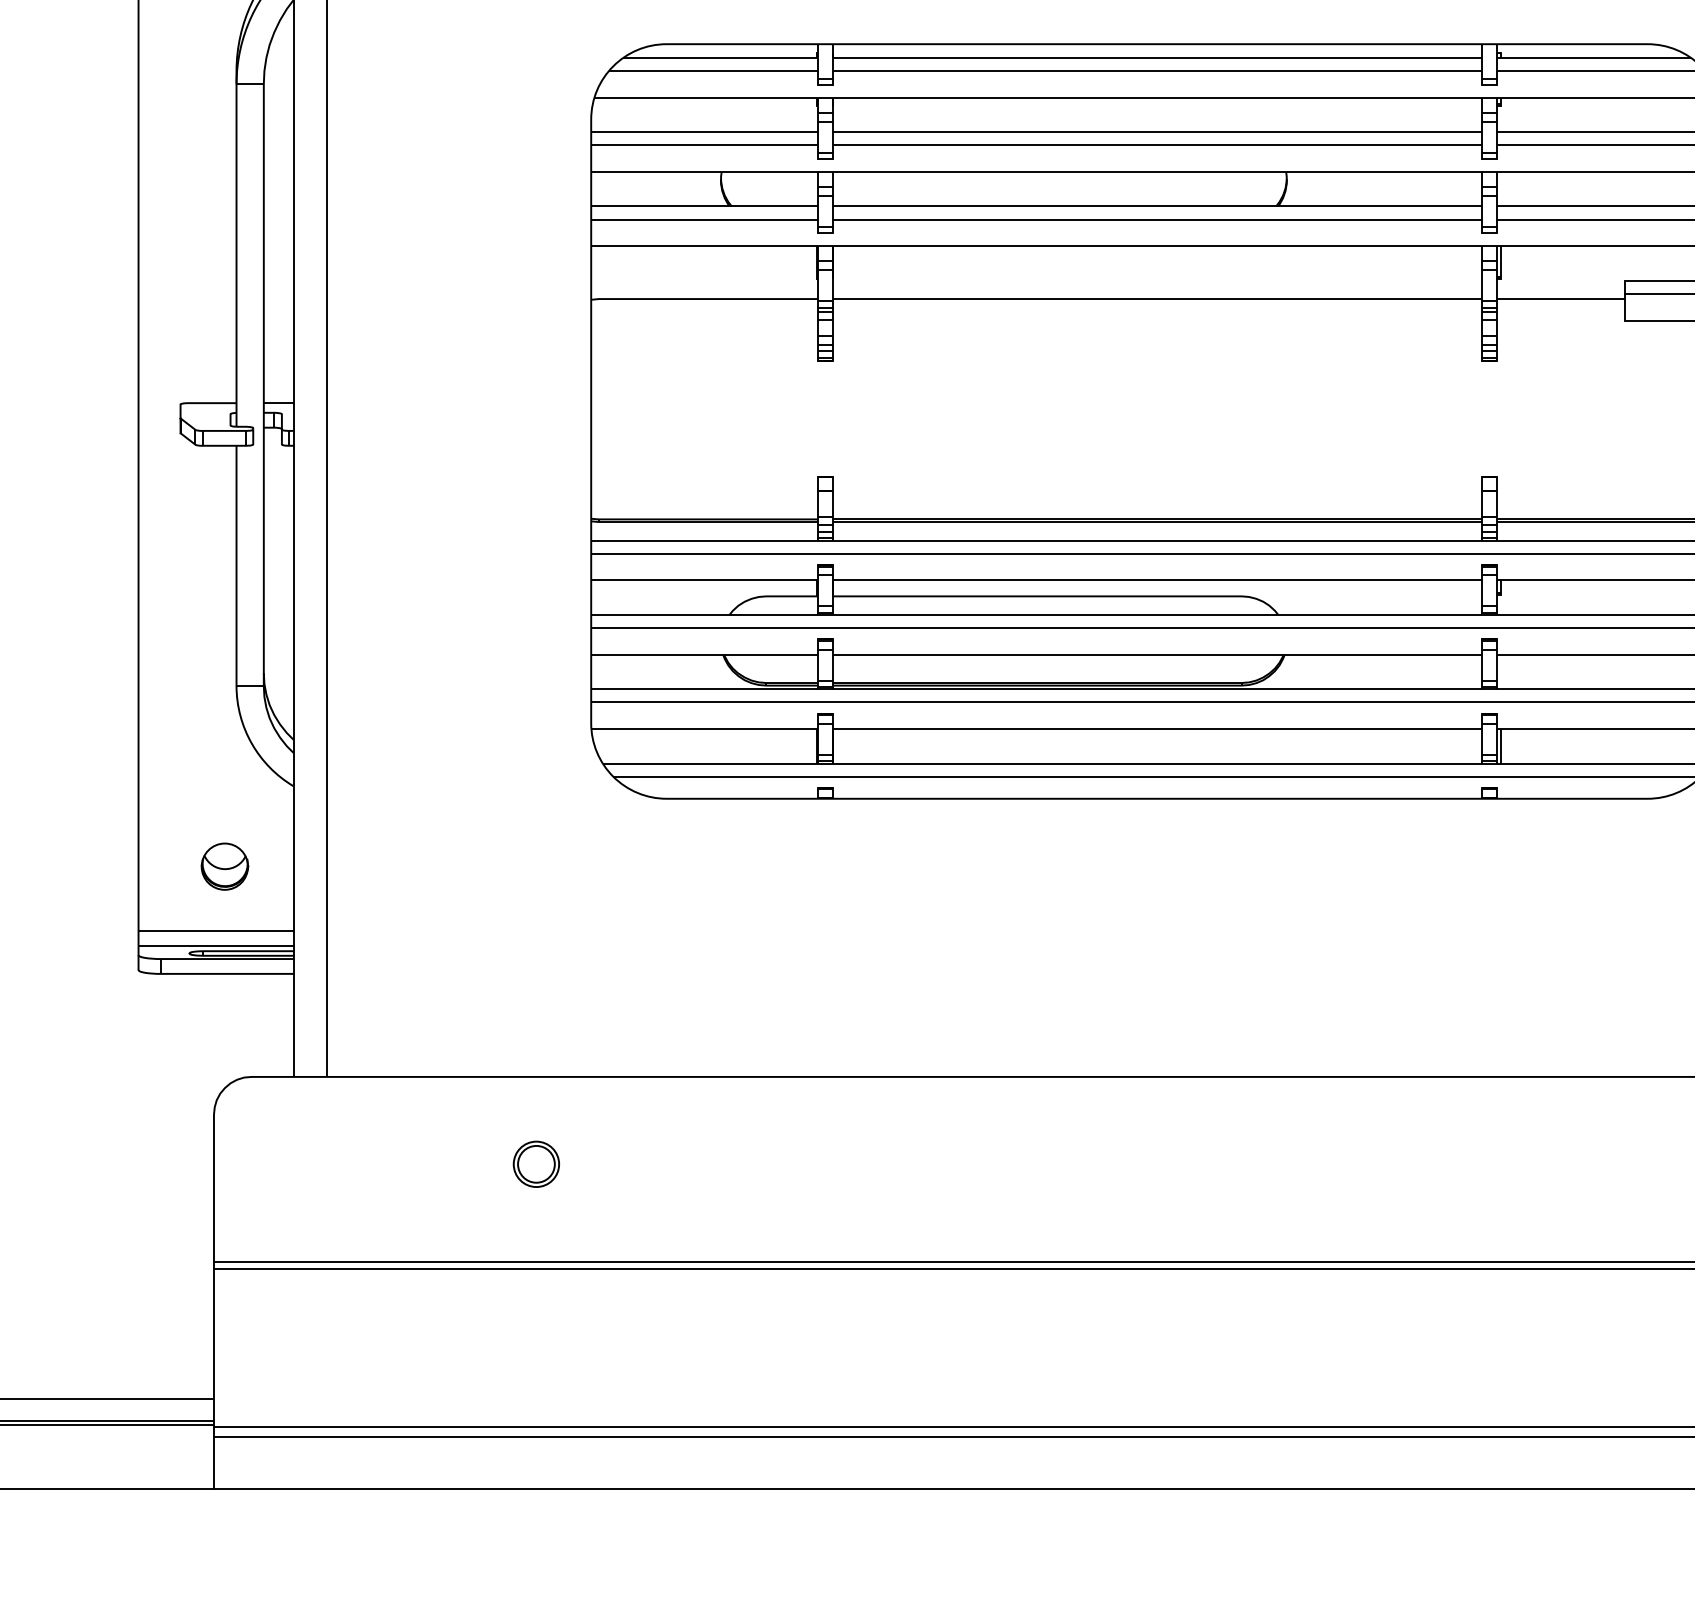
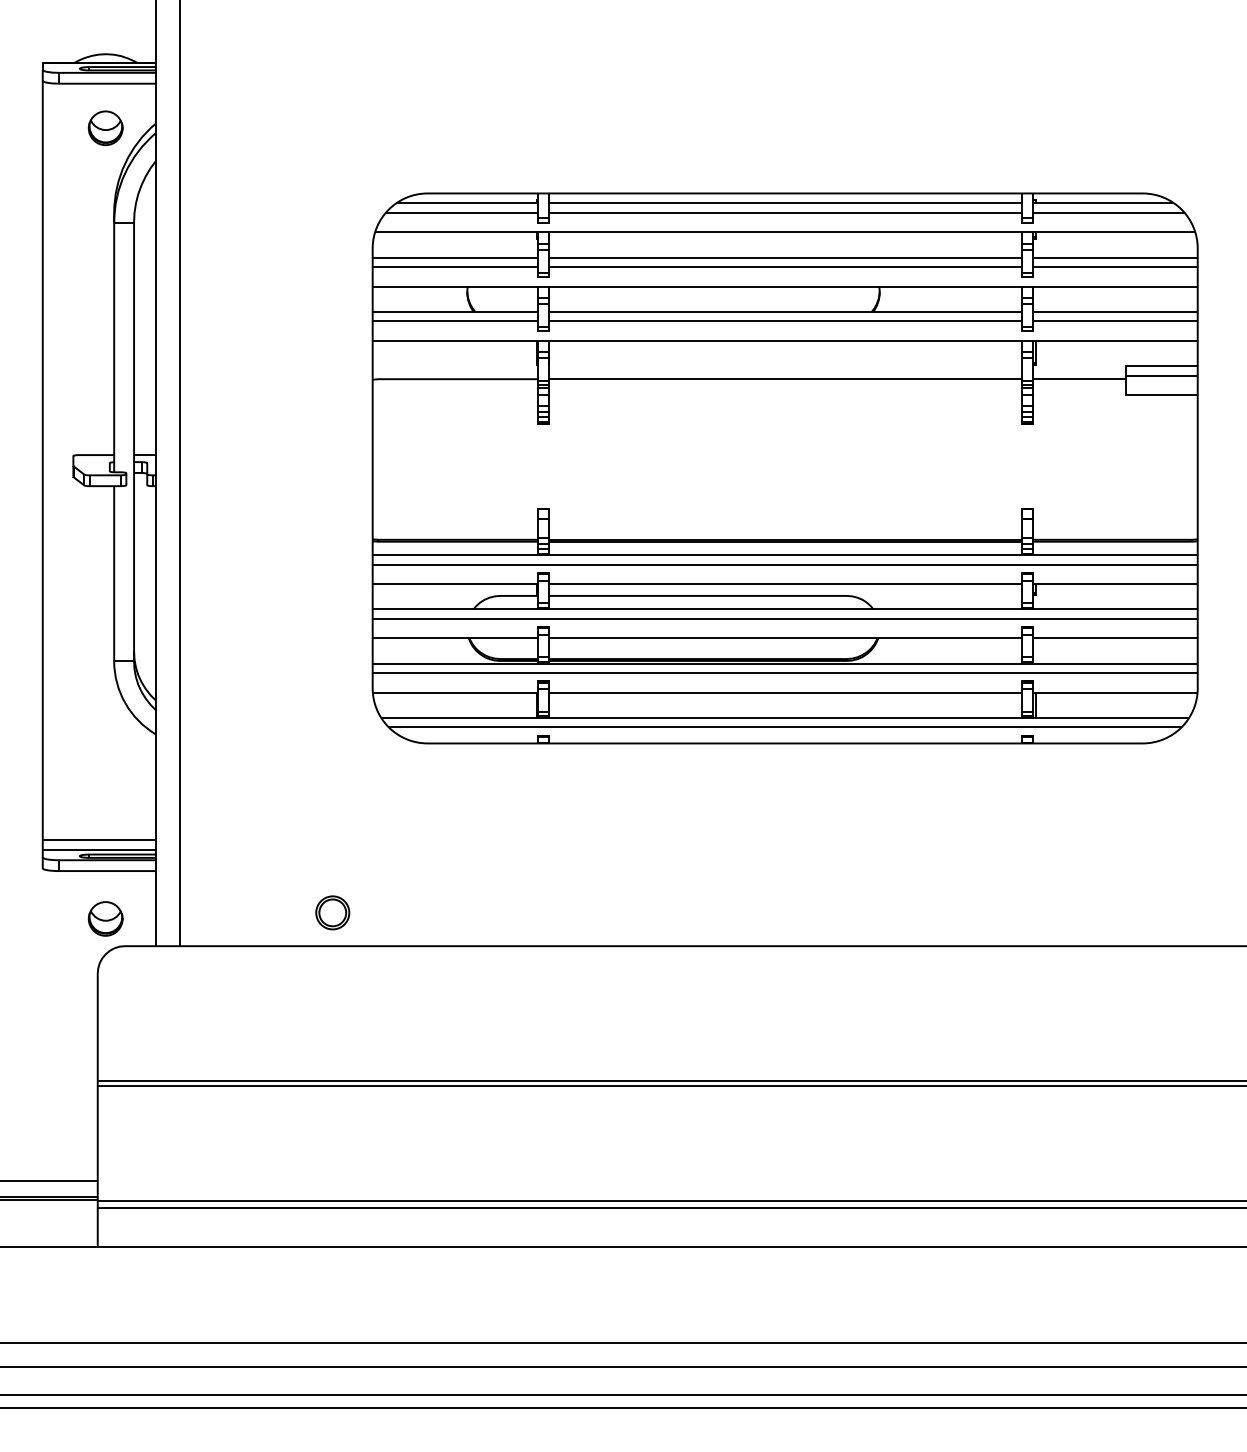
part: (224, 866) -> (105, 918), moved
part: (536, 1163) -> (332, 912), moved

